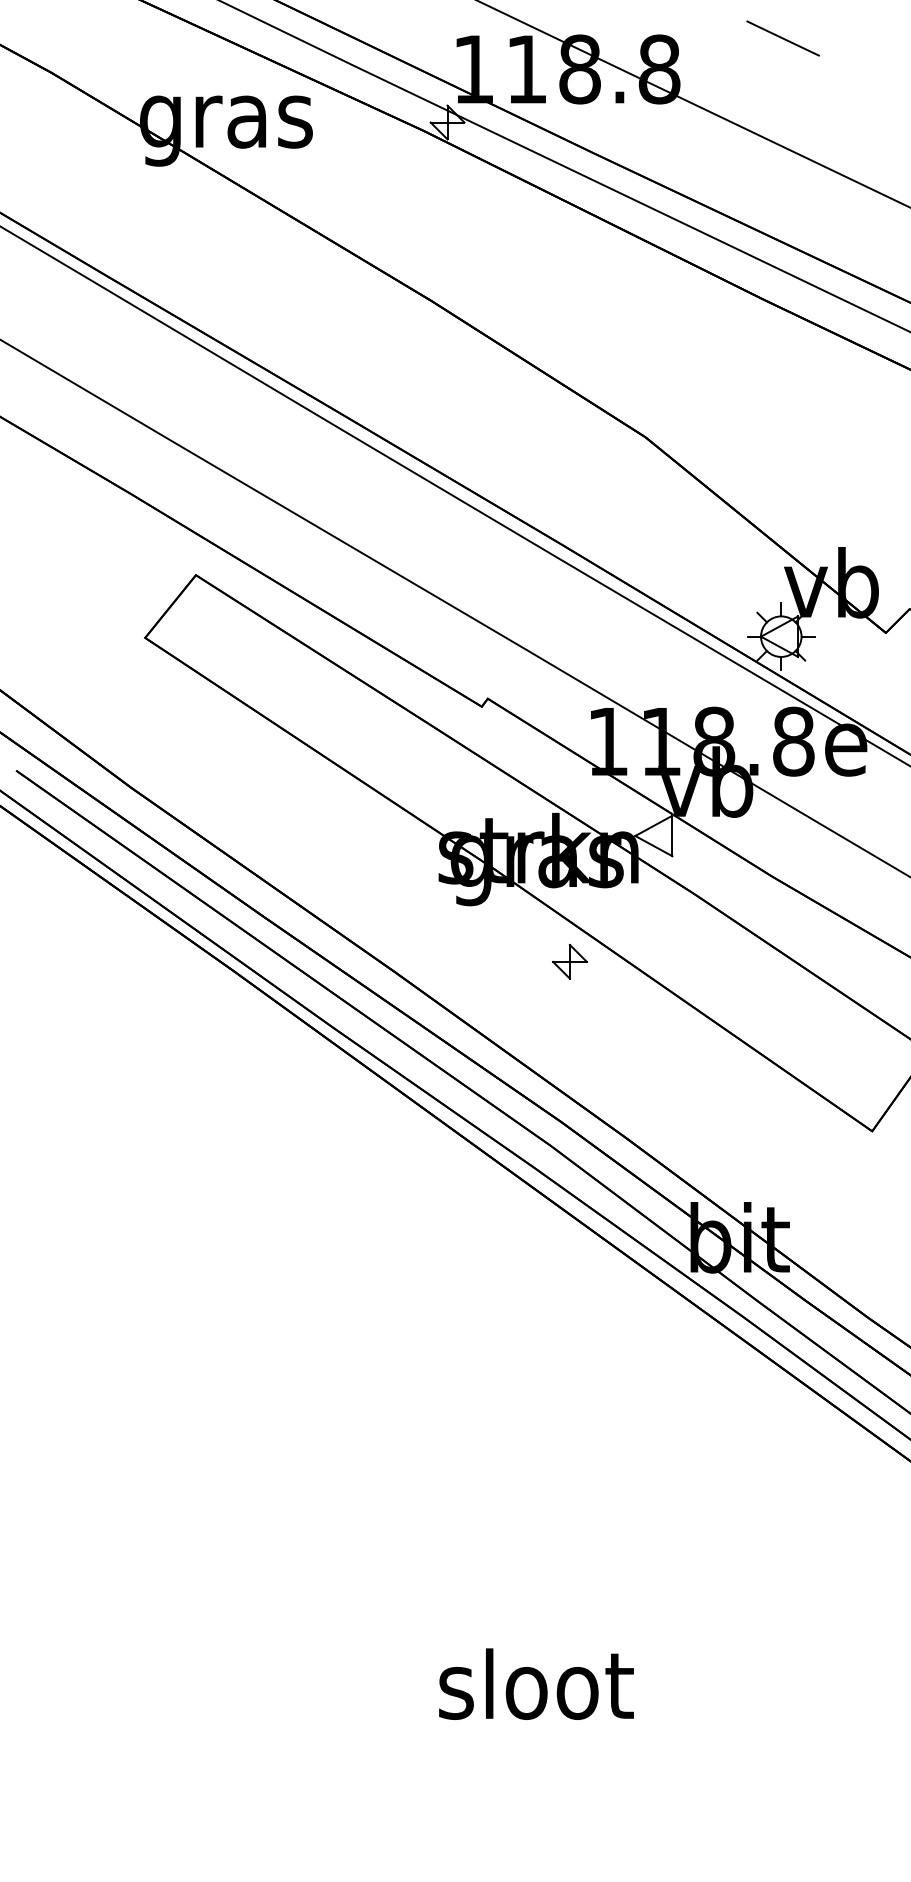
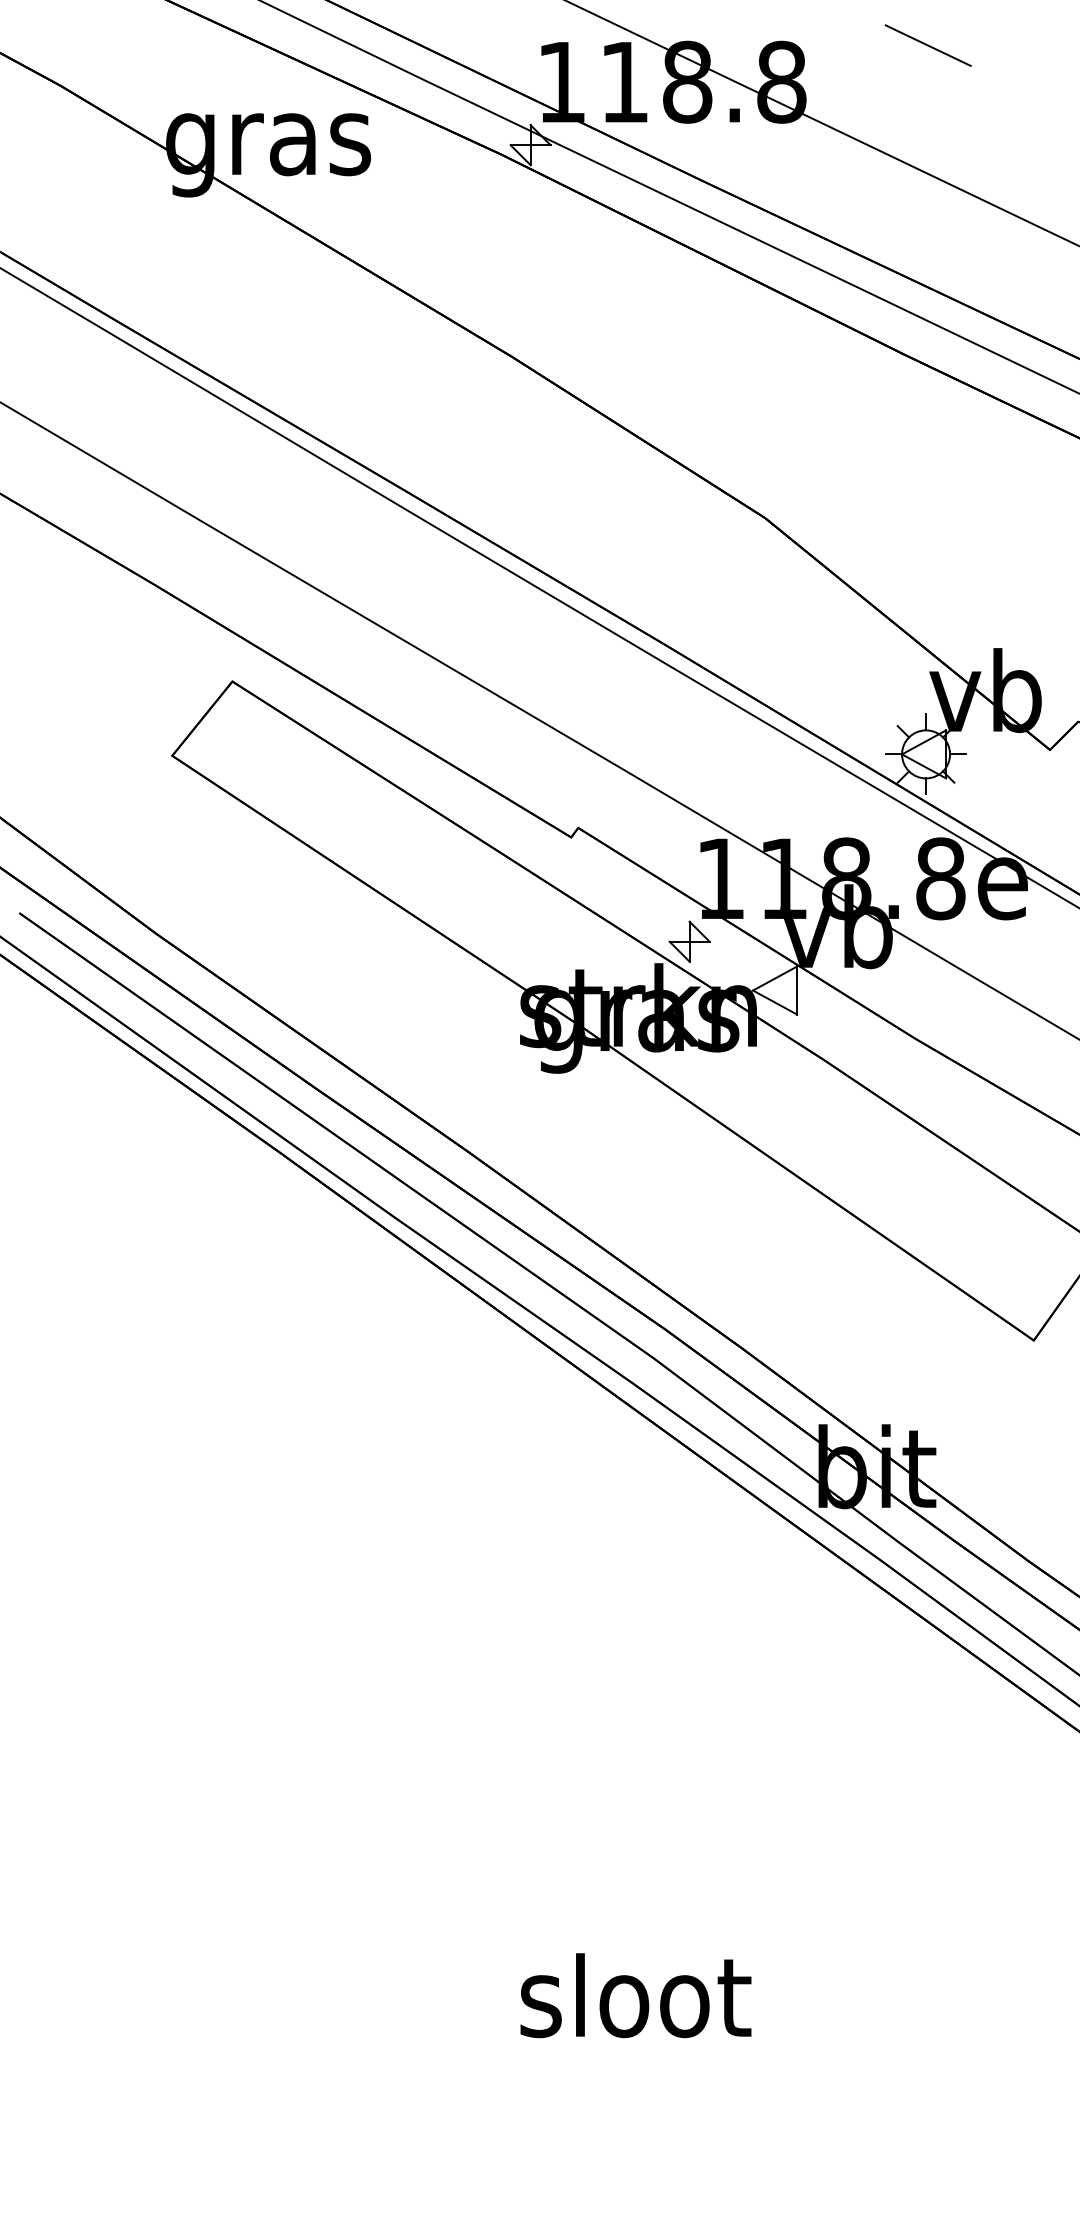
part: (569, 961) -> (689, 941), moved

